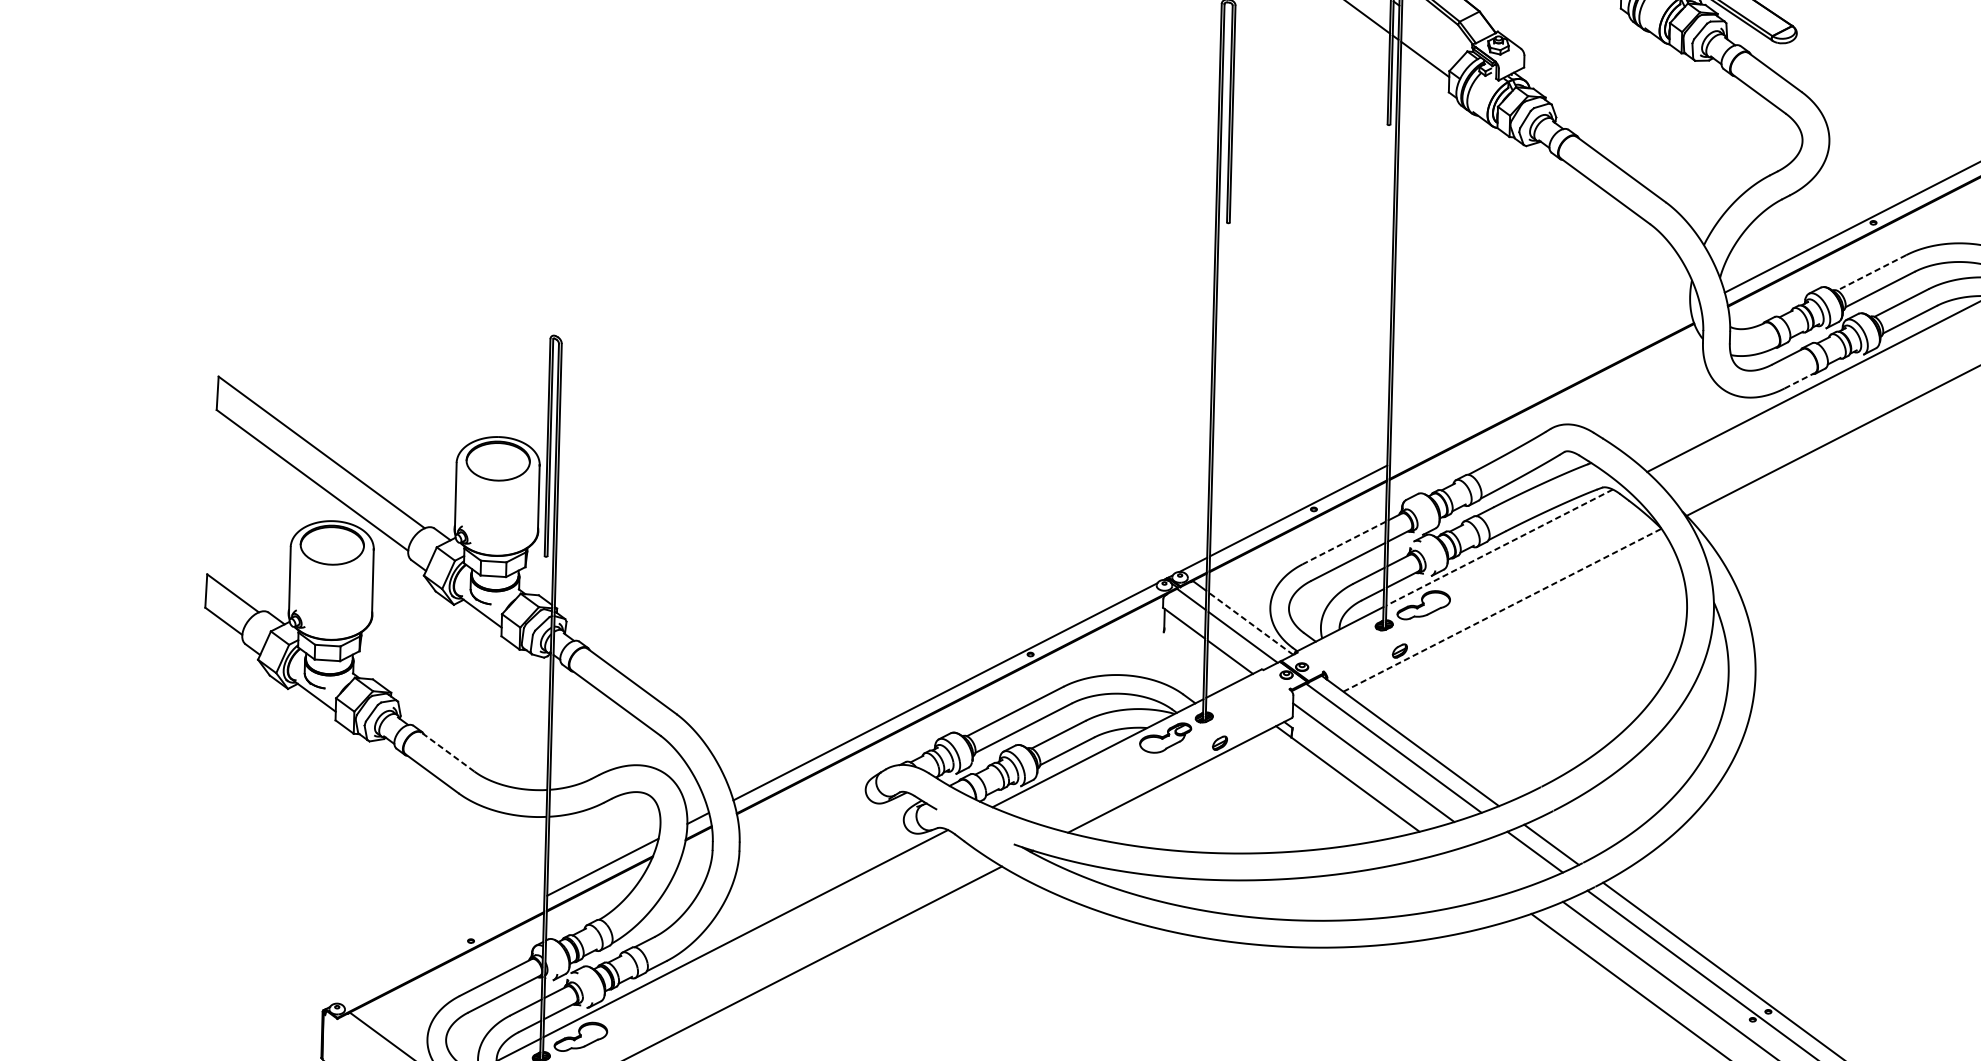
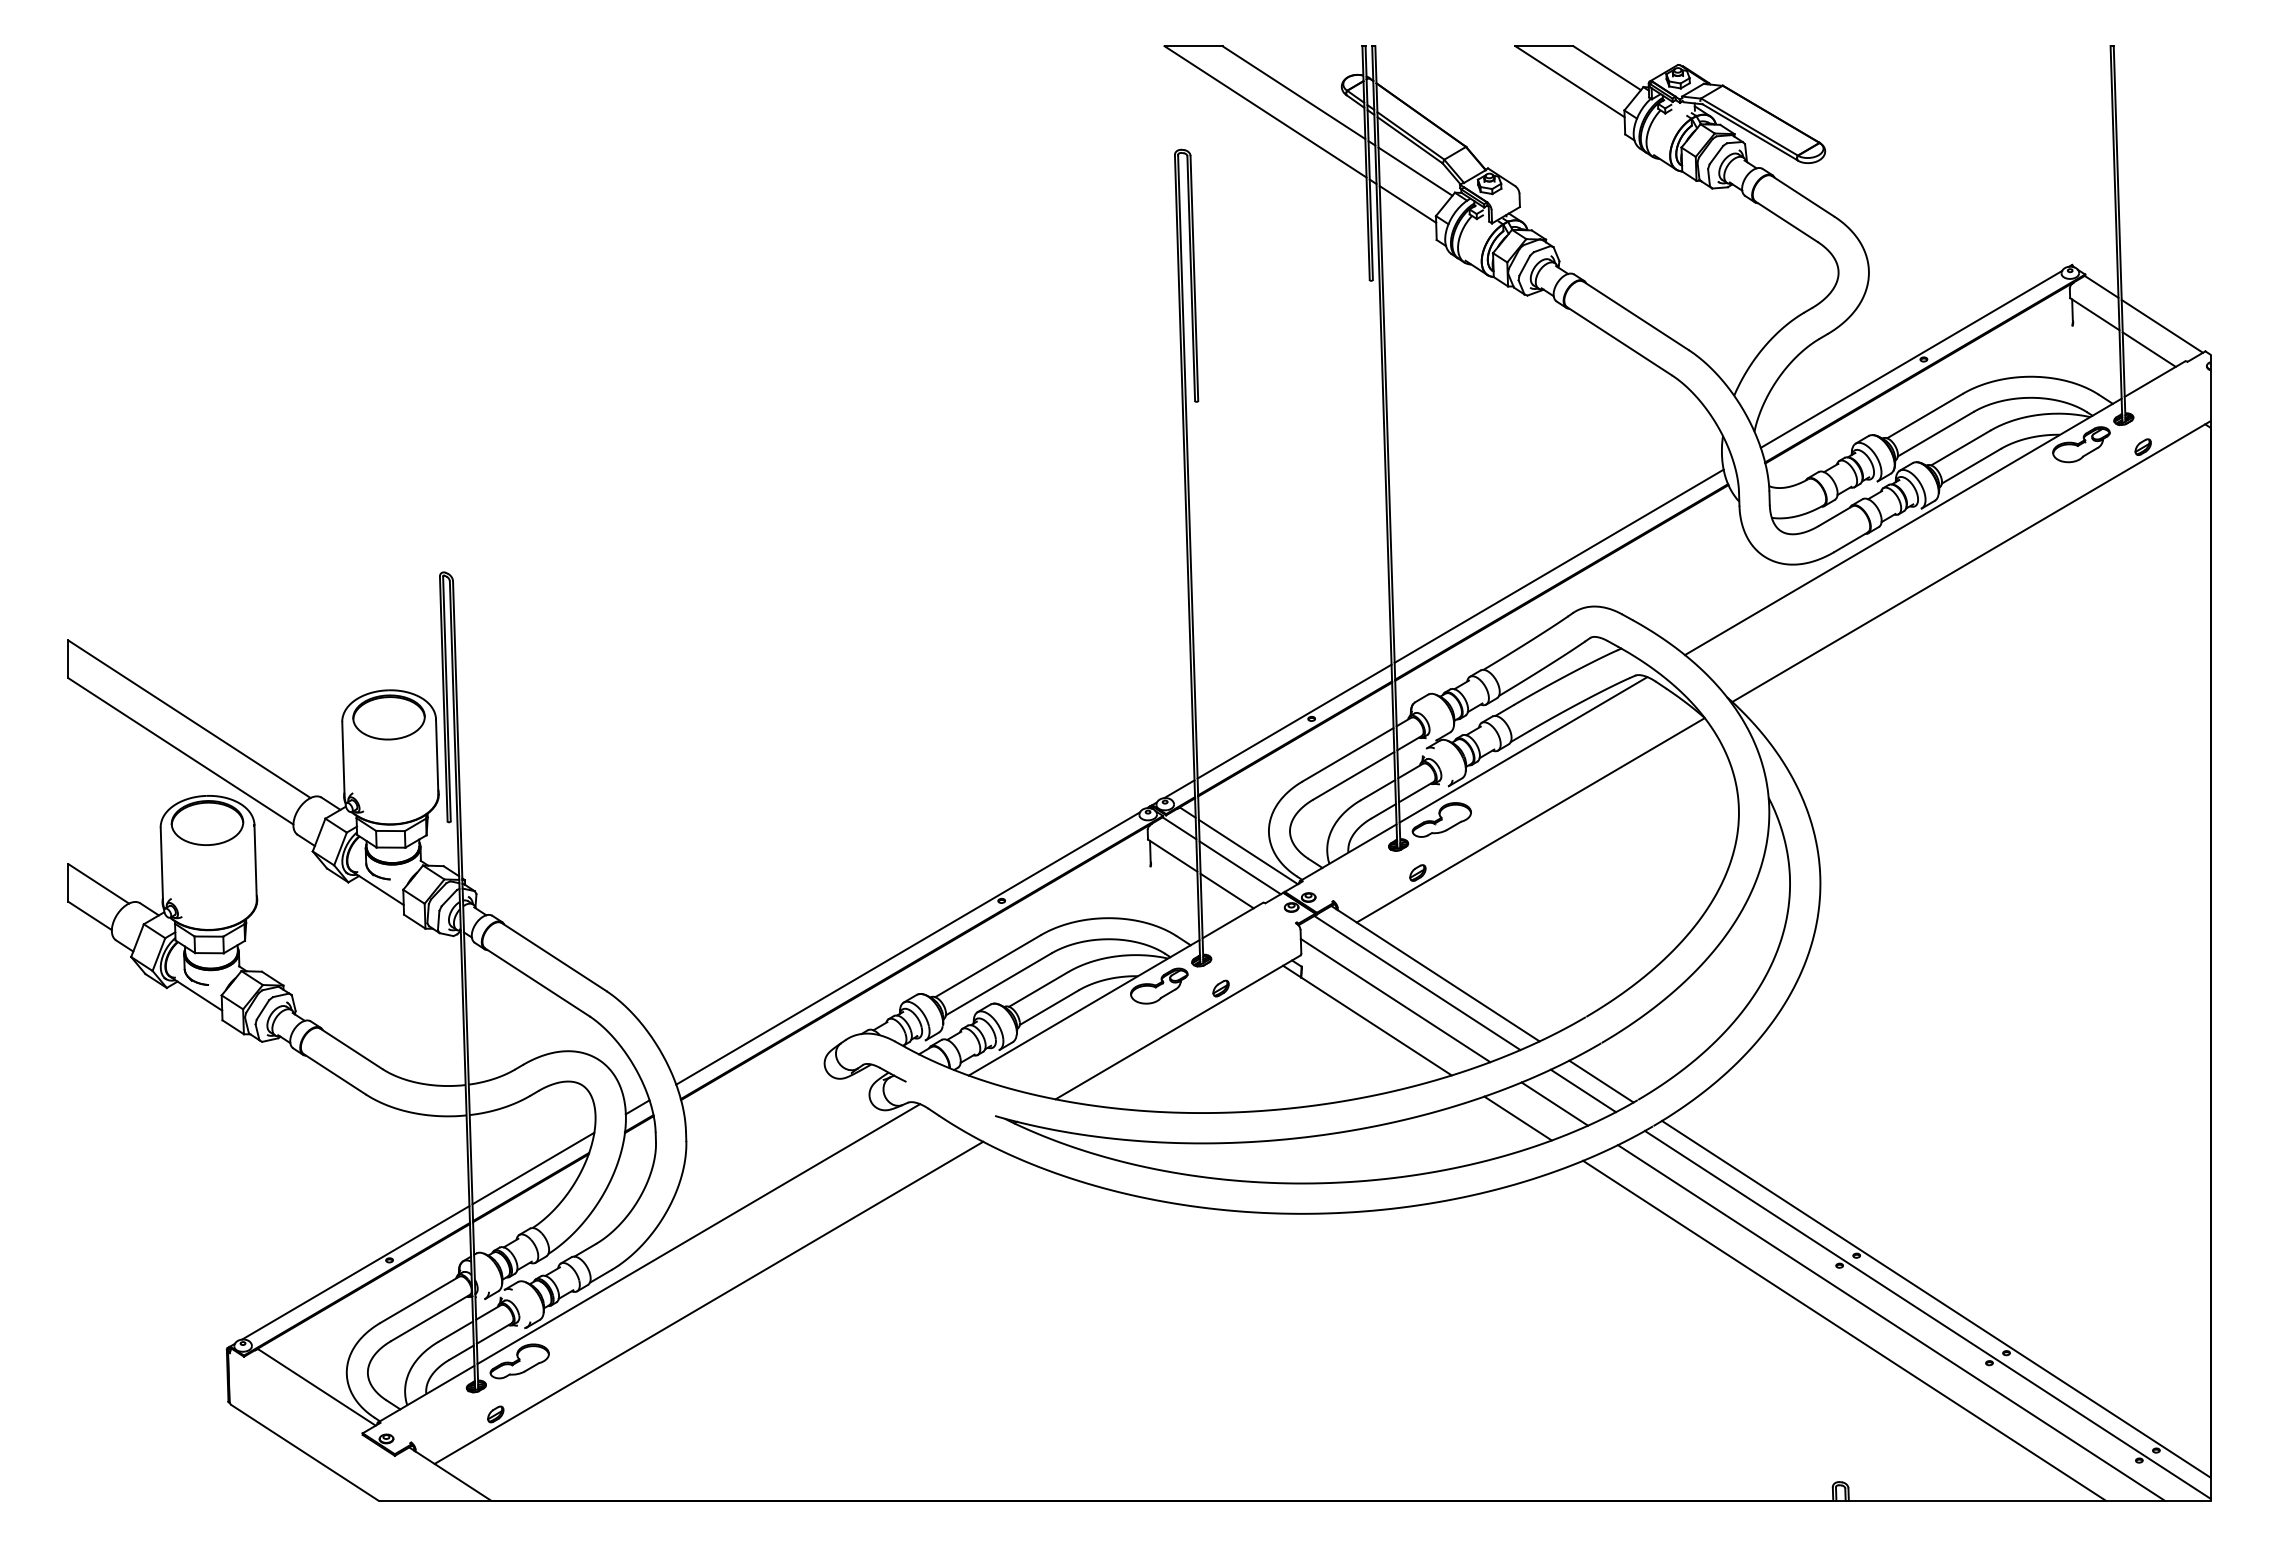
line: (1433, 30) -> (1415, 171), added
line: (1872, 273) -> (1925, 416), dashed -> solid
line: (1800, 380) -> (1851, 542), dashed -> solid
line: (1539, 386) -> (1558, 565), added
line: (1344, 542) -> (1348, 754), dashed -> solid
line: (1499, 547) -> (1523, 749), dashed -> solid
line: (1502, 610) -> (1530, 820), dashed -> solid
line: (1251, 623) -> (1248, 851), dashed -> solid
line: (448, 751) -> (351, 1048), dashed -> solid
line: (1508, 861) -> (1554, 1103), added
line: (1475, 873) -> (1517, 1118), added
line: (440, 950) -> (355, 1272), added

